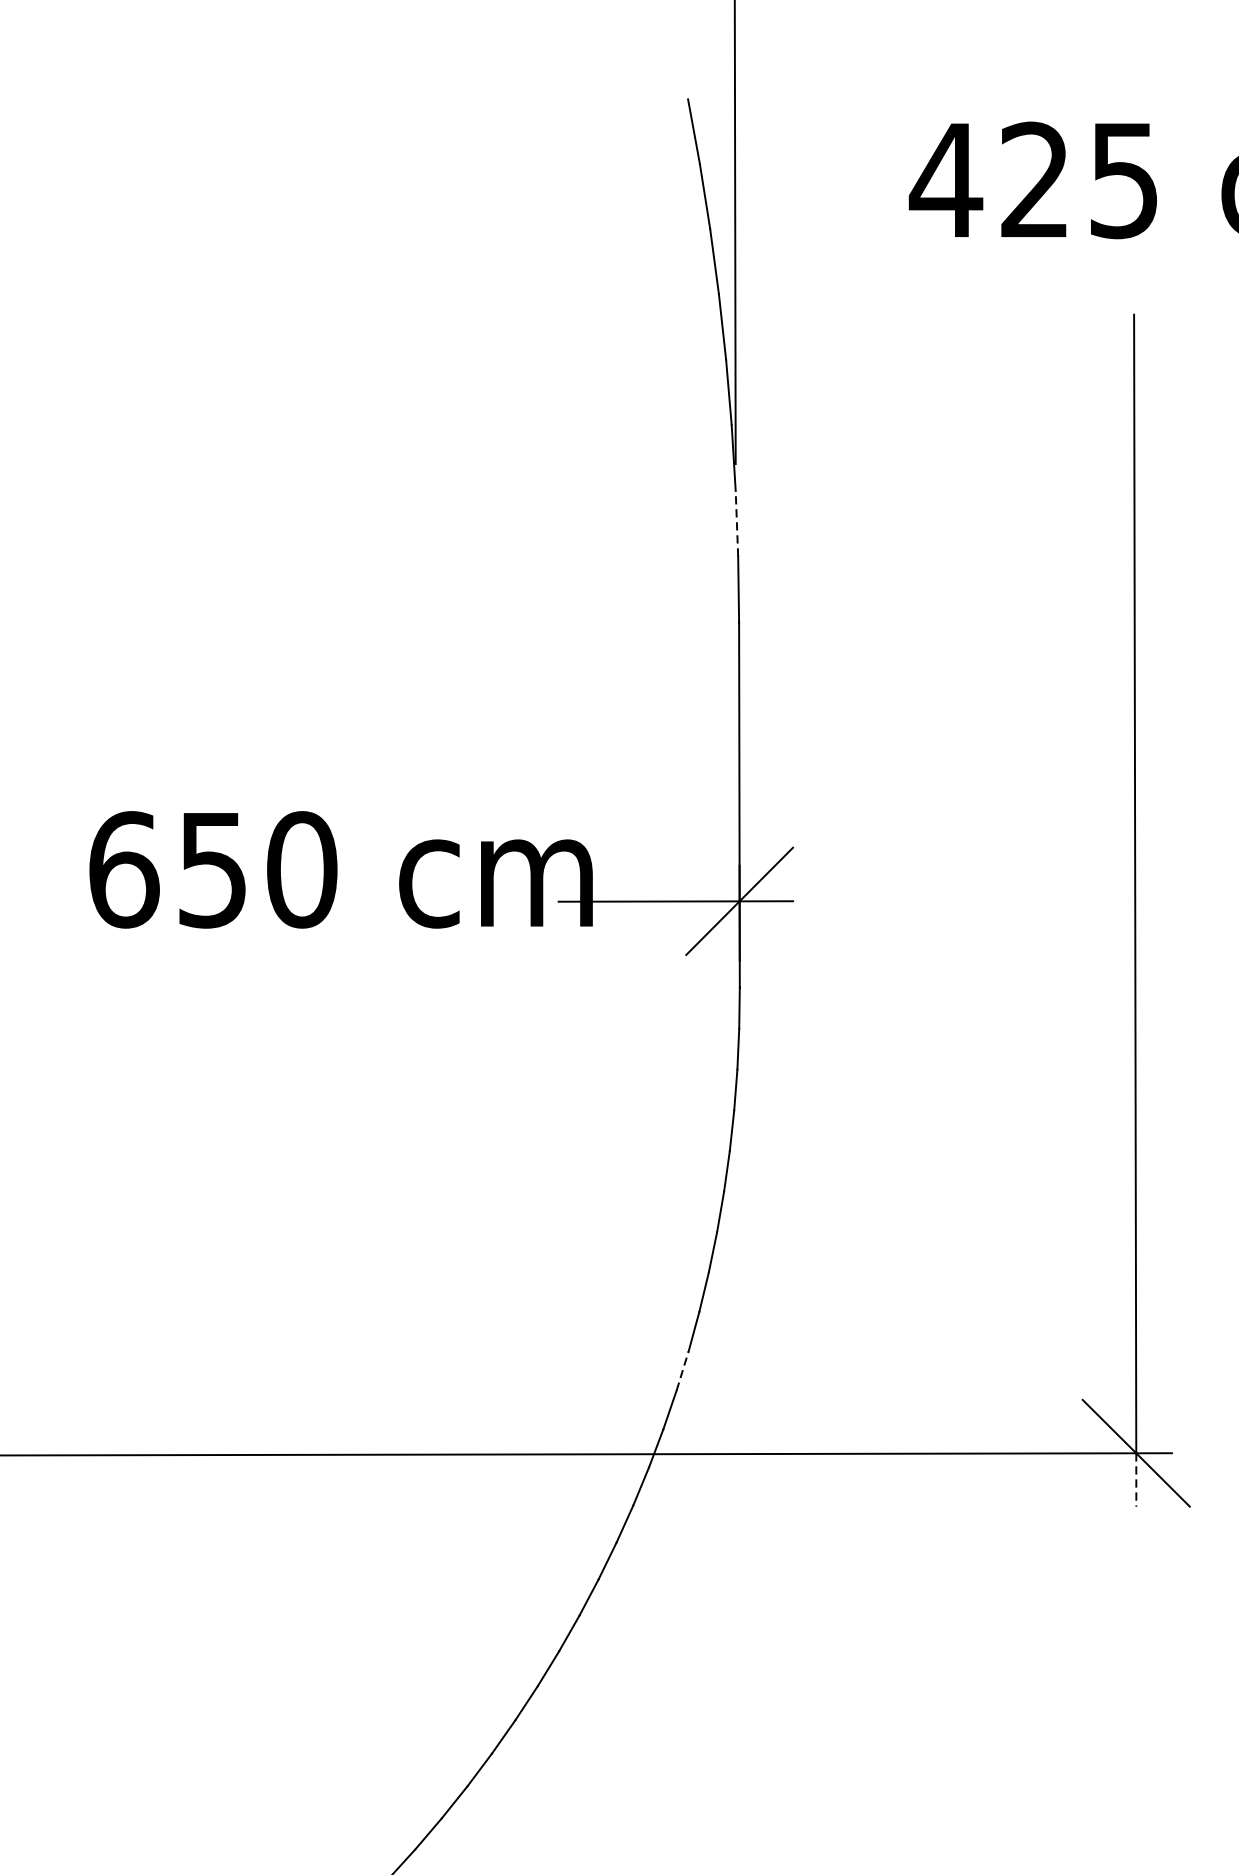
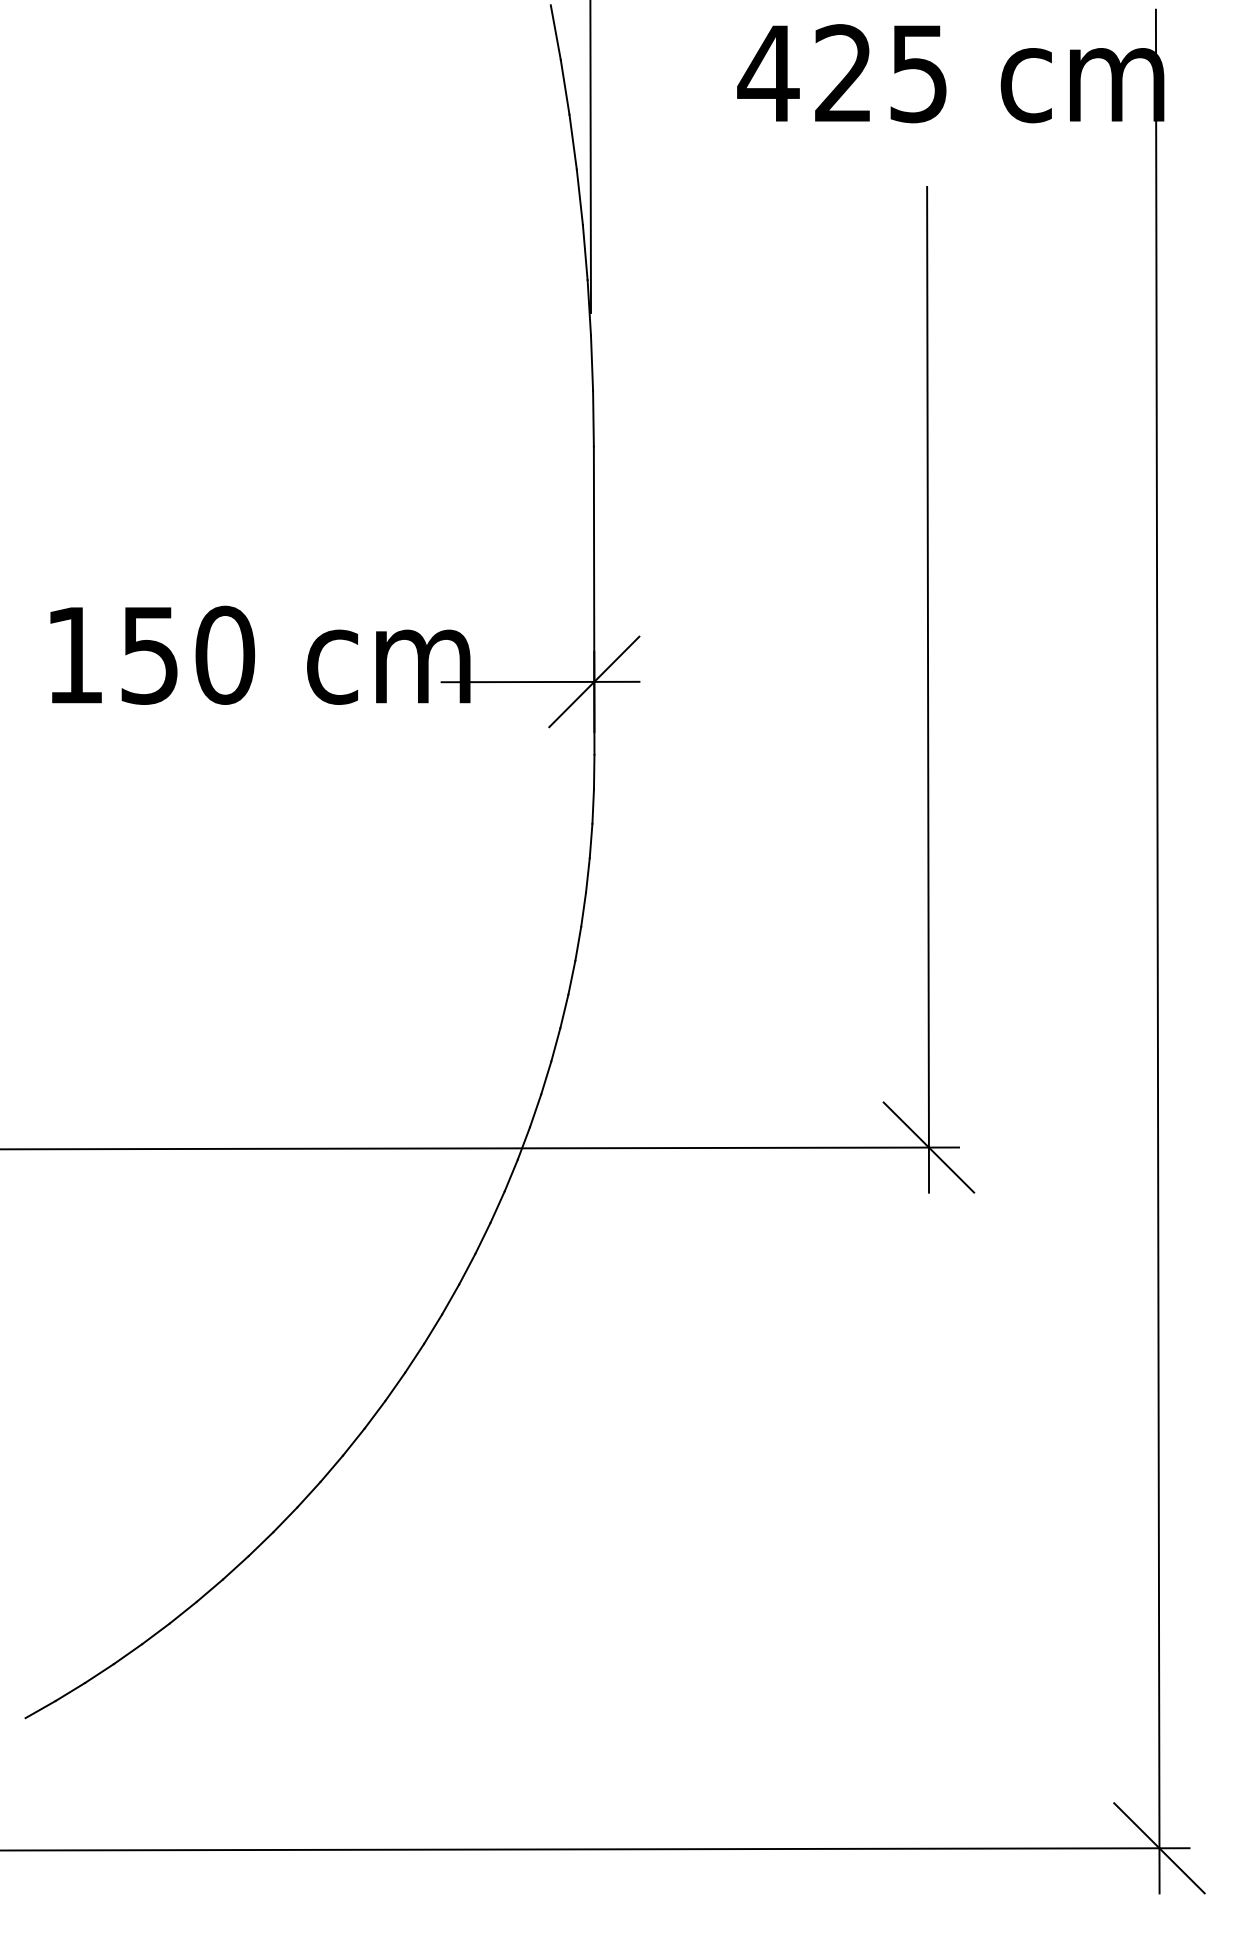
line: (737, 523) -> (592, 363), dashed -> solid
text: (124, 868) -> (75, 654), 650 -> 150
line: (682, 1370) -> (546, 1077), dashed -> solid
line: (1135, 1480) -> (928, 1170), dashed -> solid

